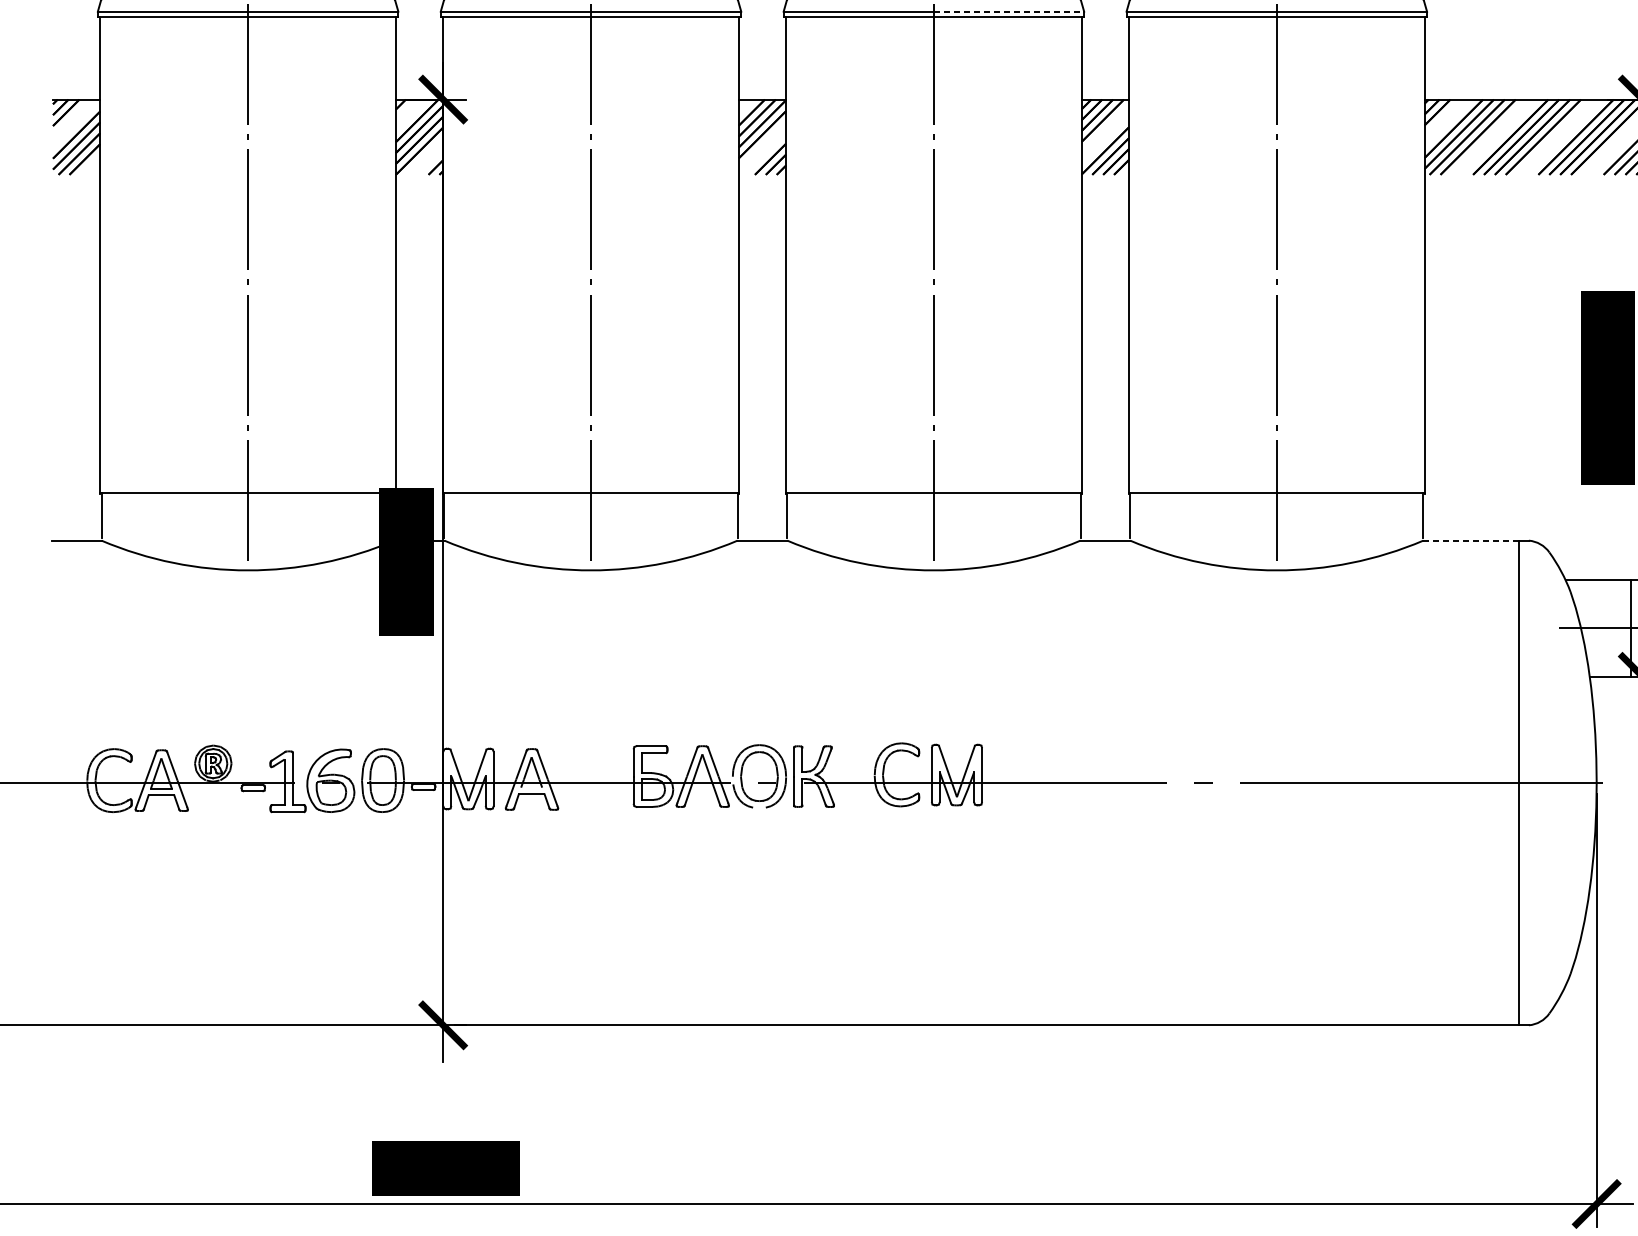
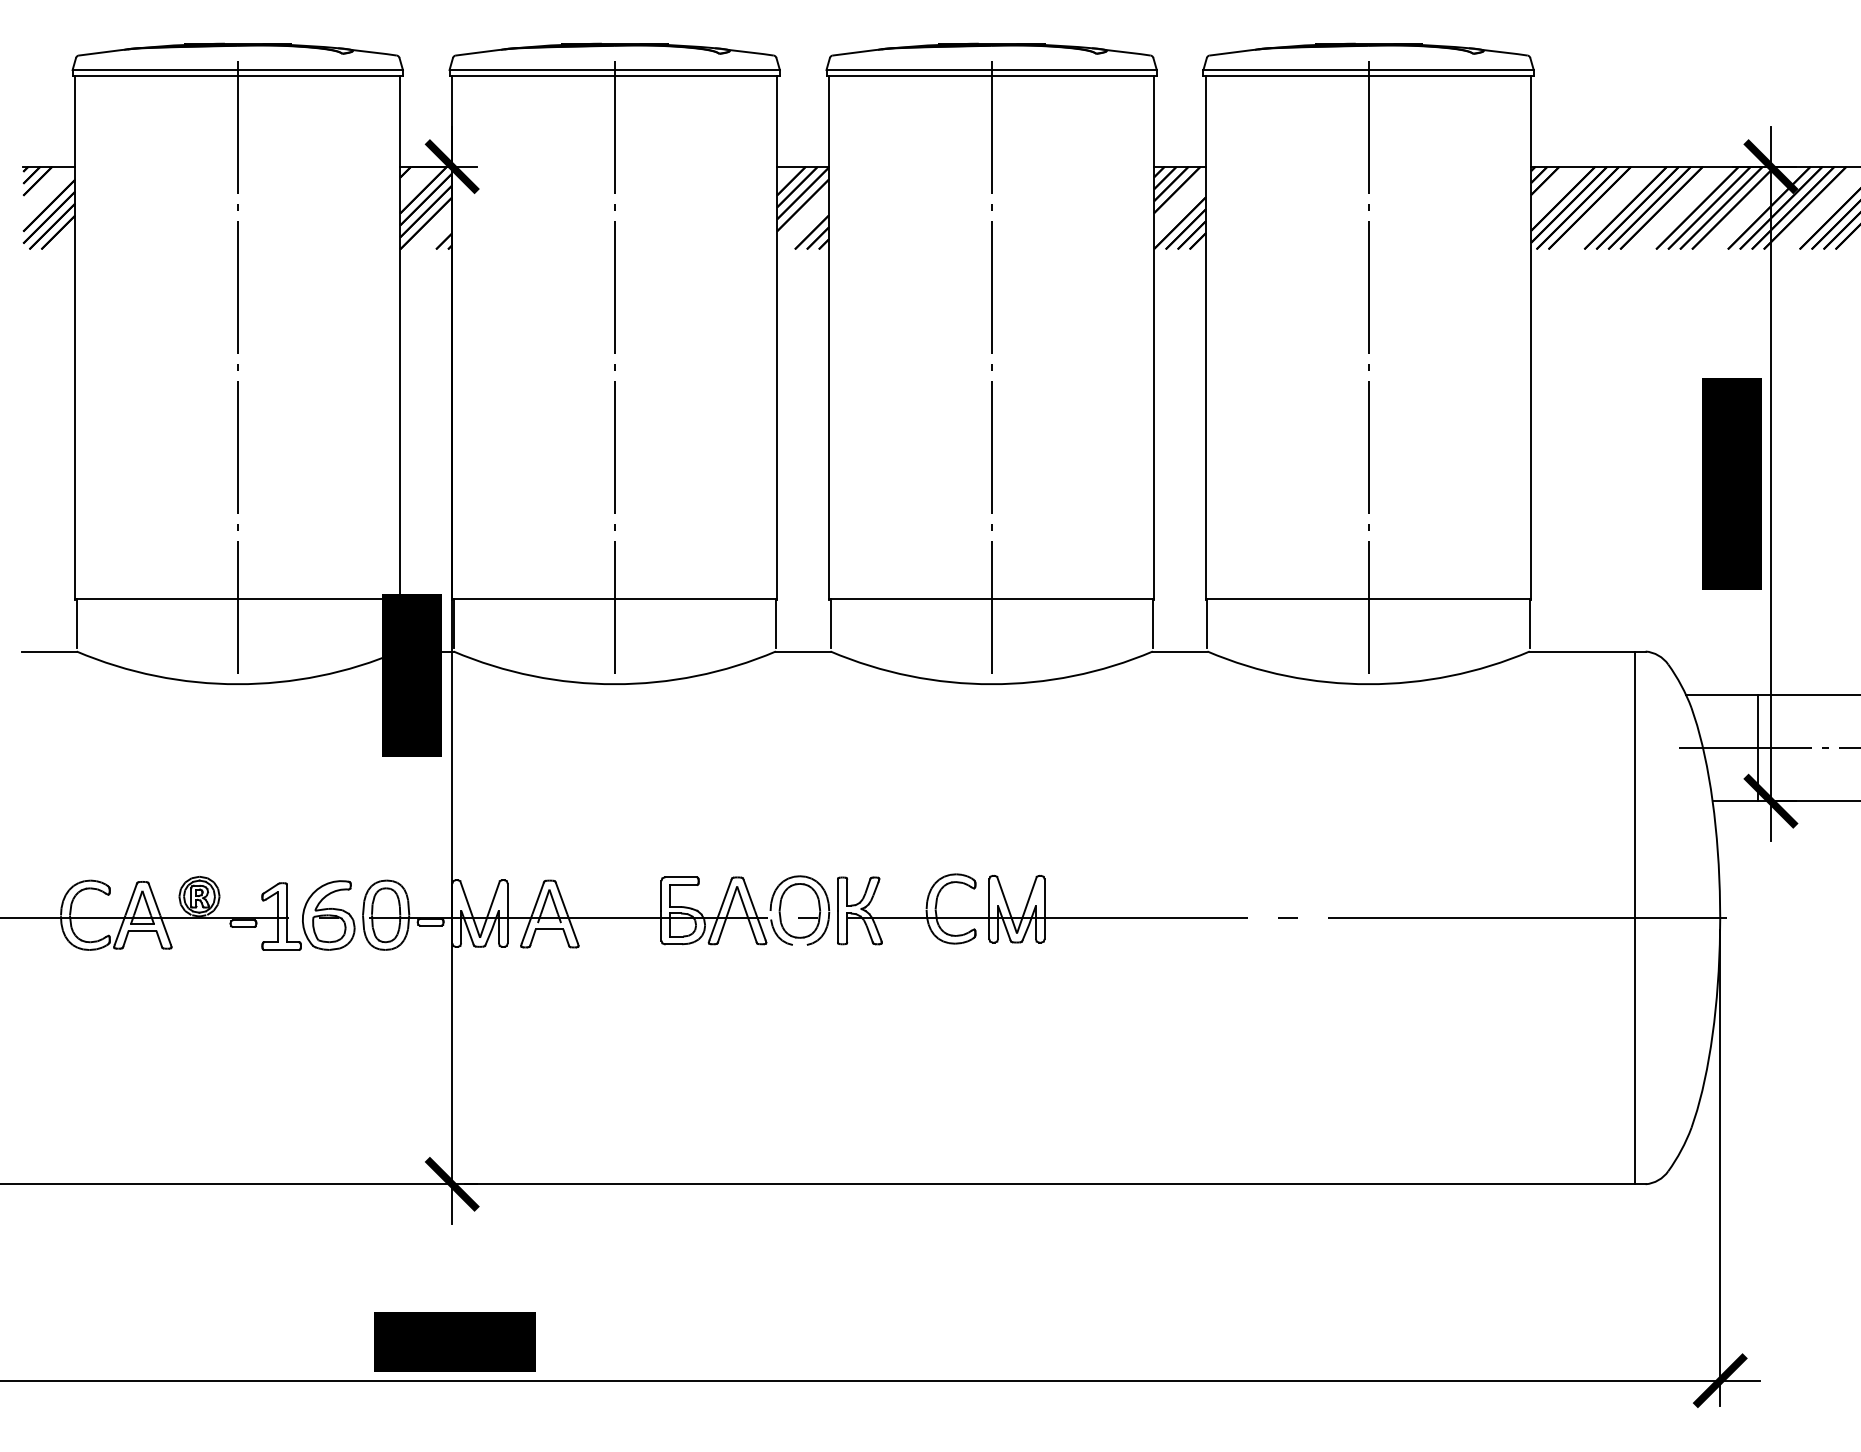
line: (1009, 12) -> (1074, 70), dashed -> solid
line: (1471, 540) -> (1582, 651), dashed -> solid

